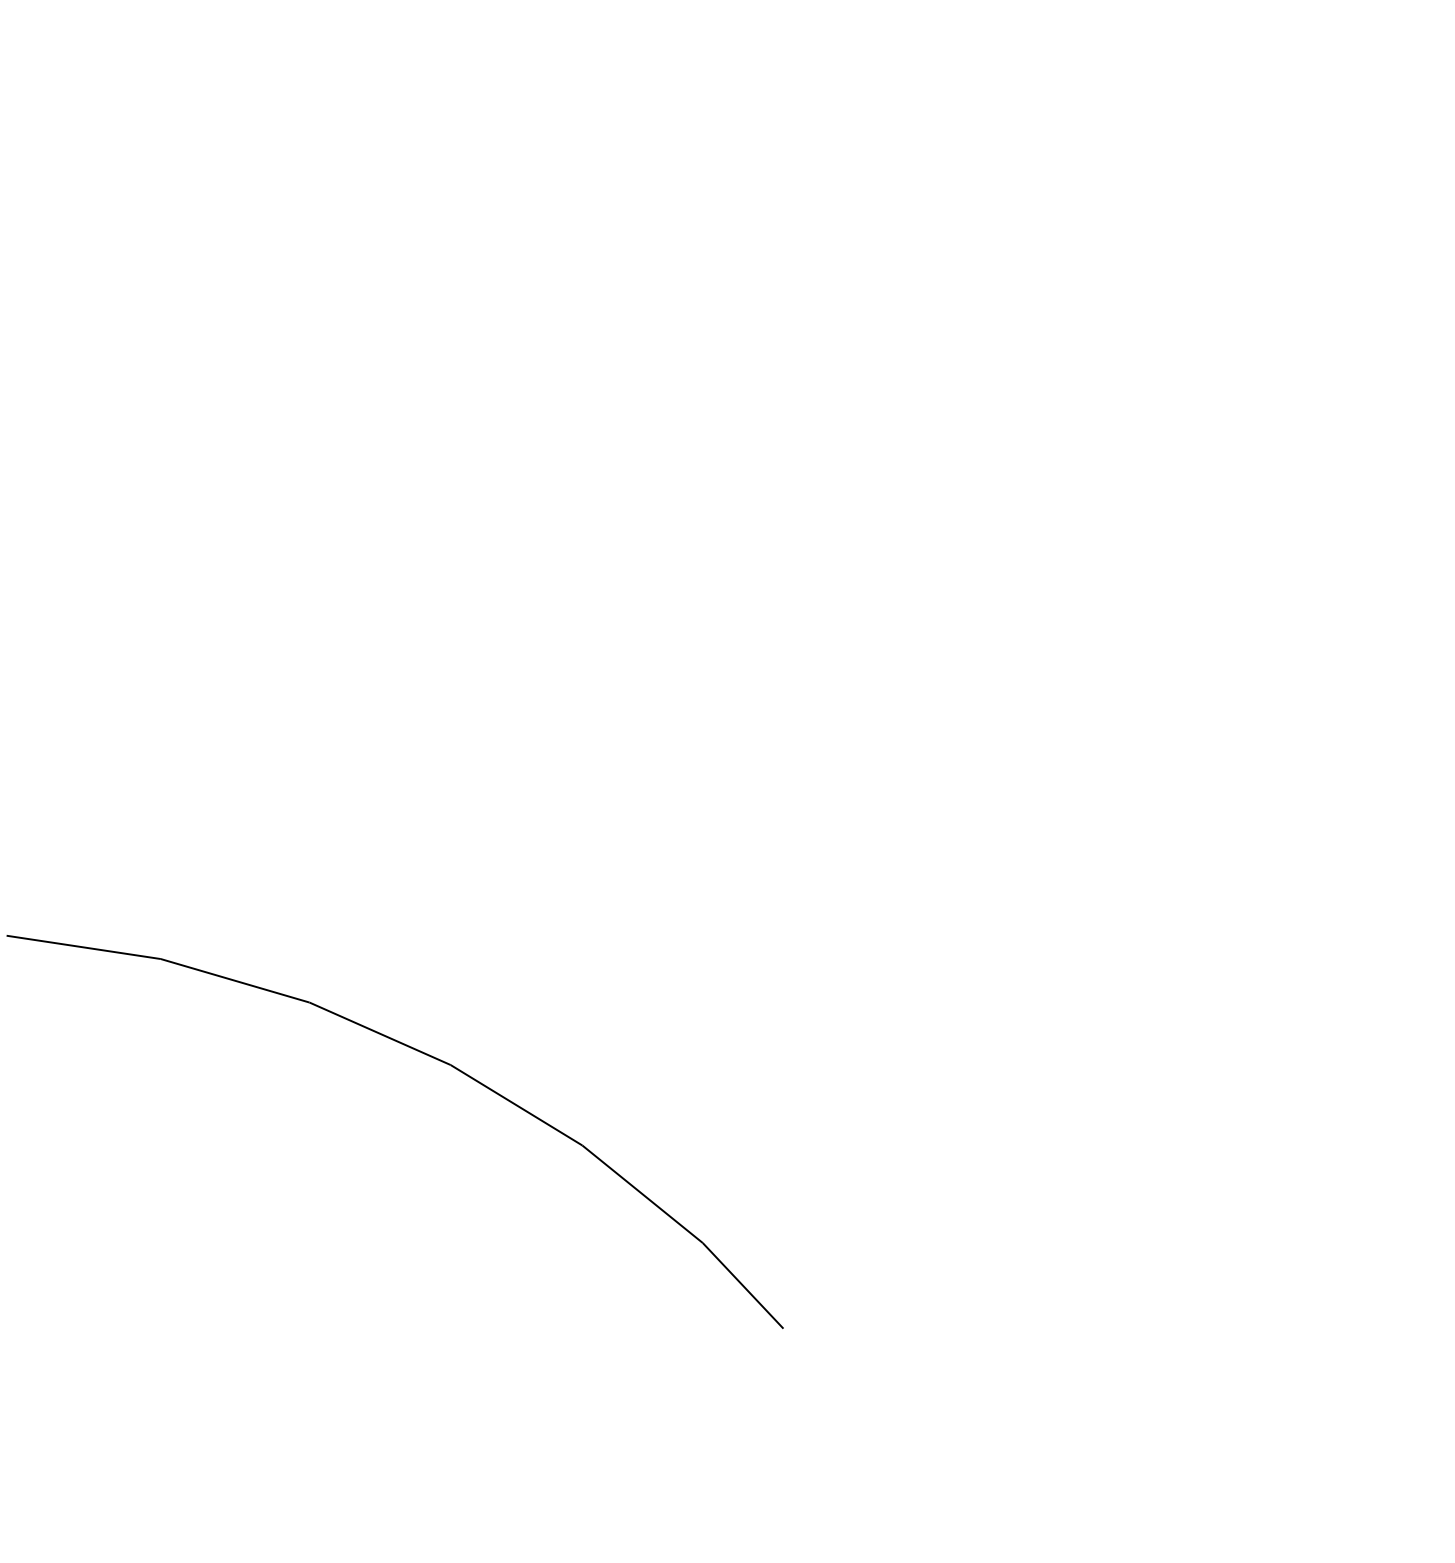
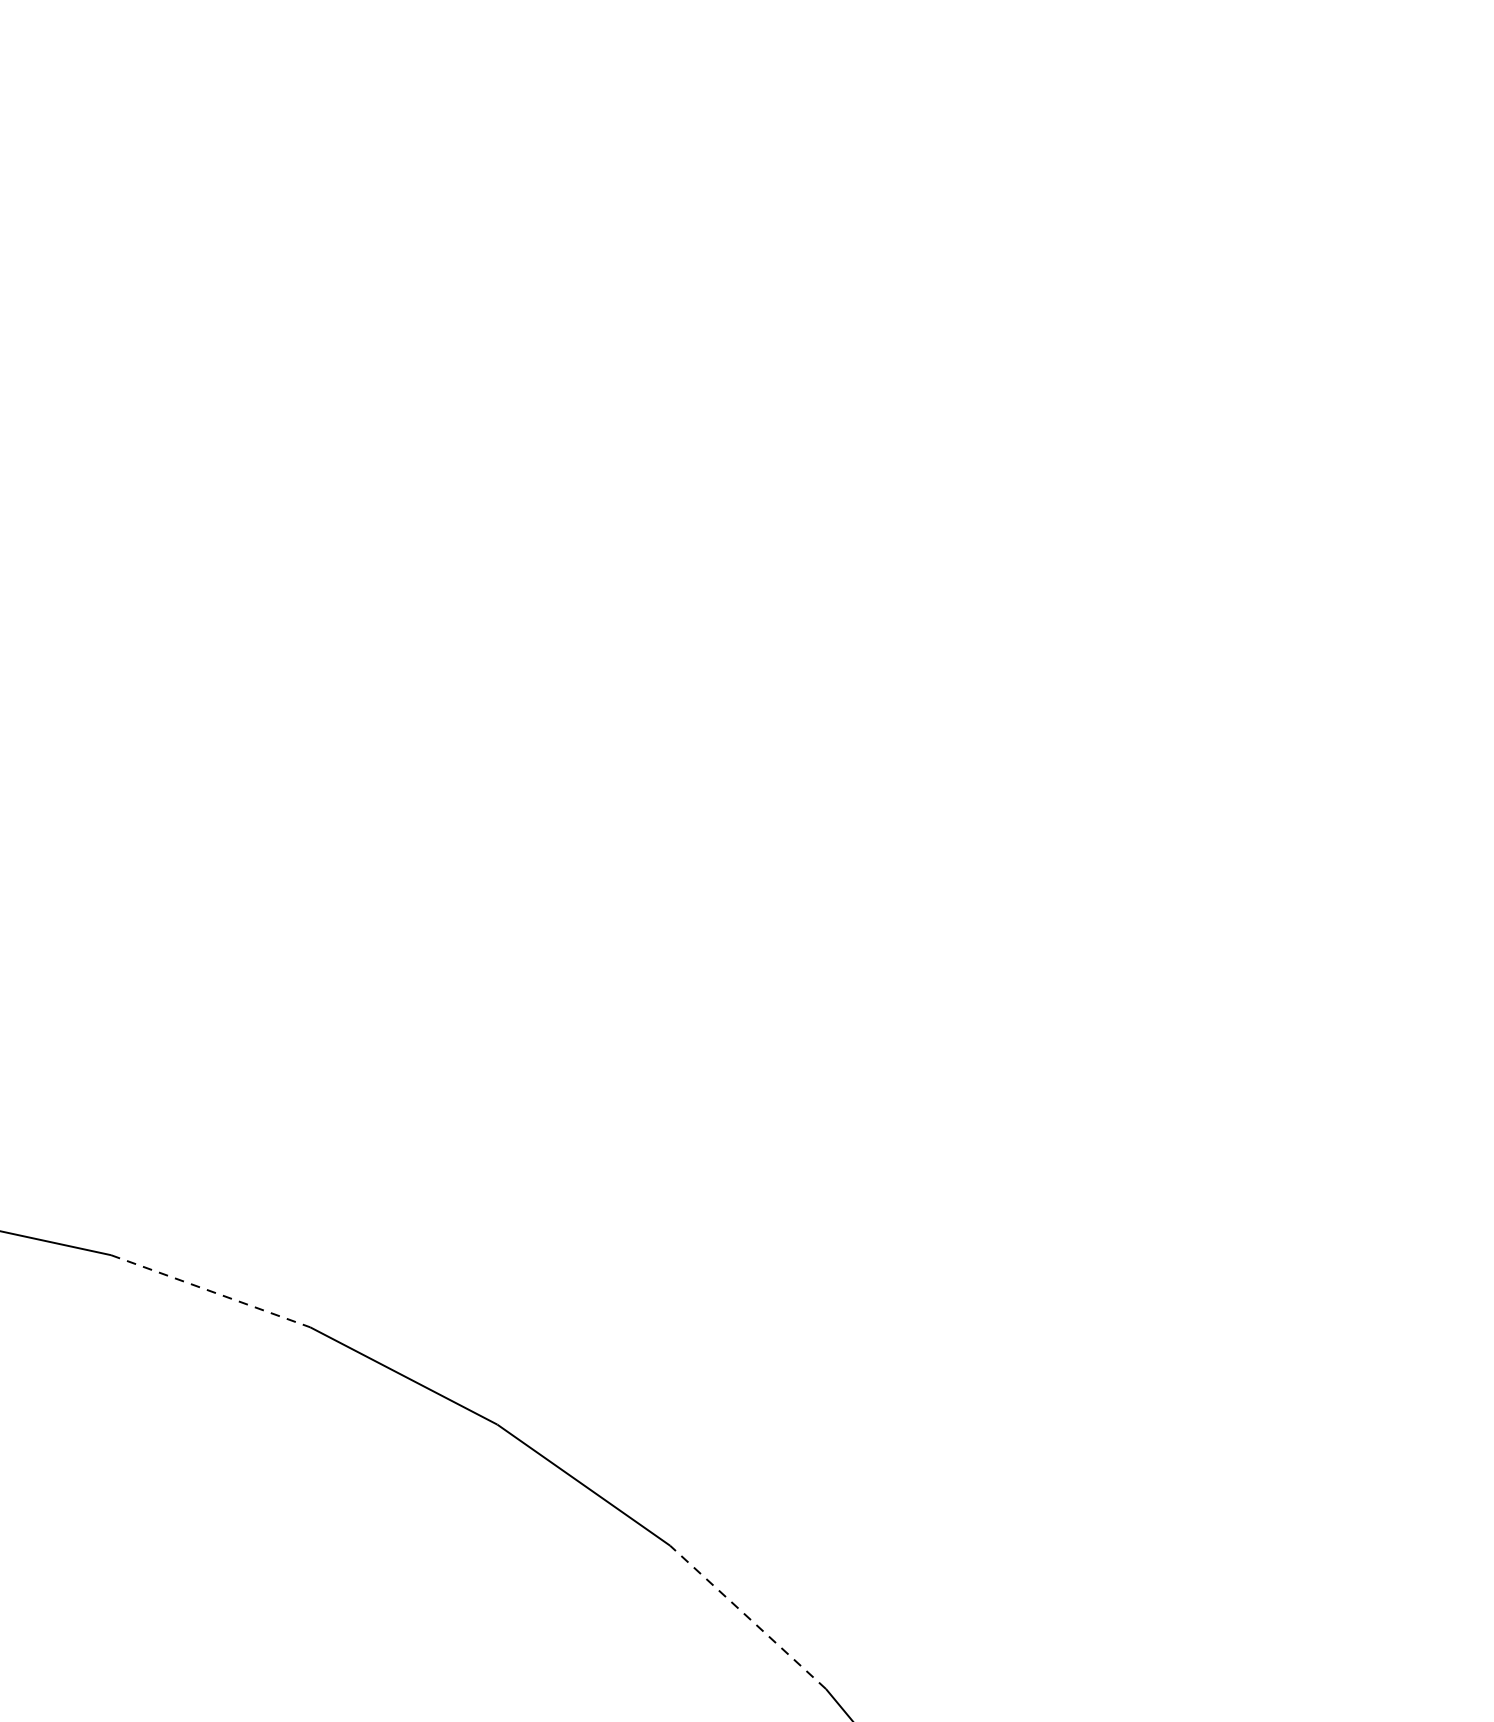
line: (235, 980) -> (211, 1290), solid -> dashed
line: (642, 1193) -> (748, 1616), solid -> dashed

